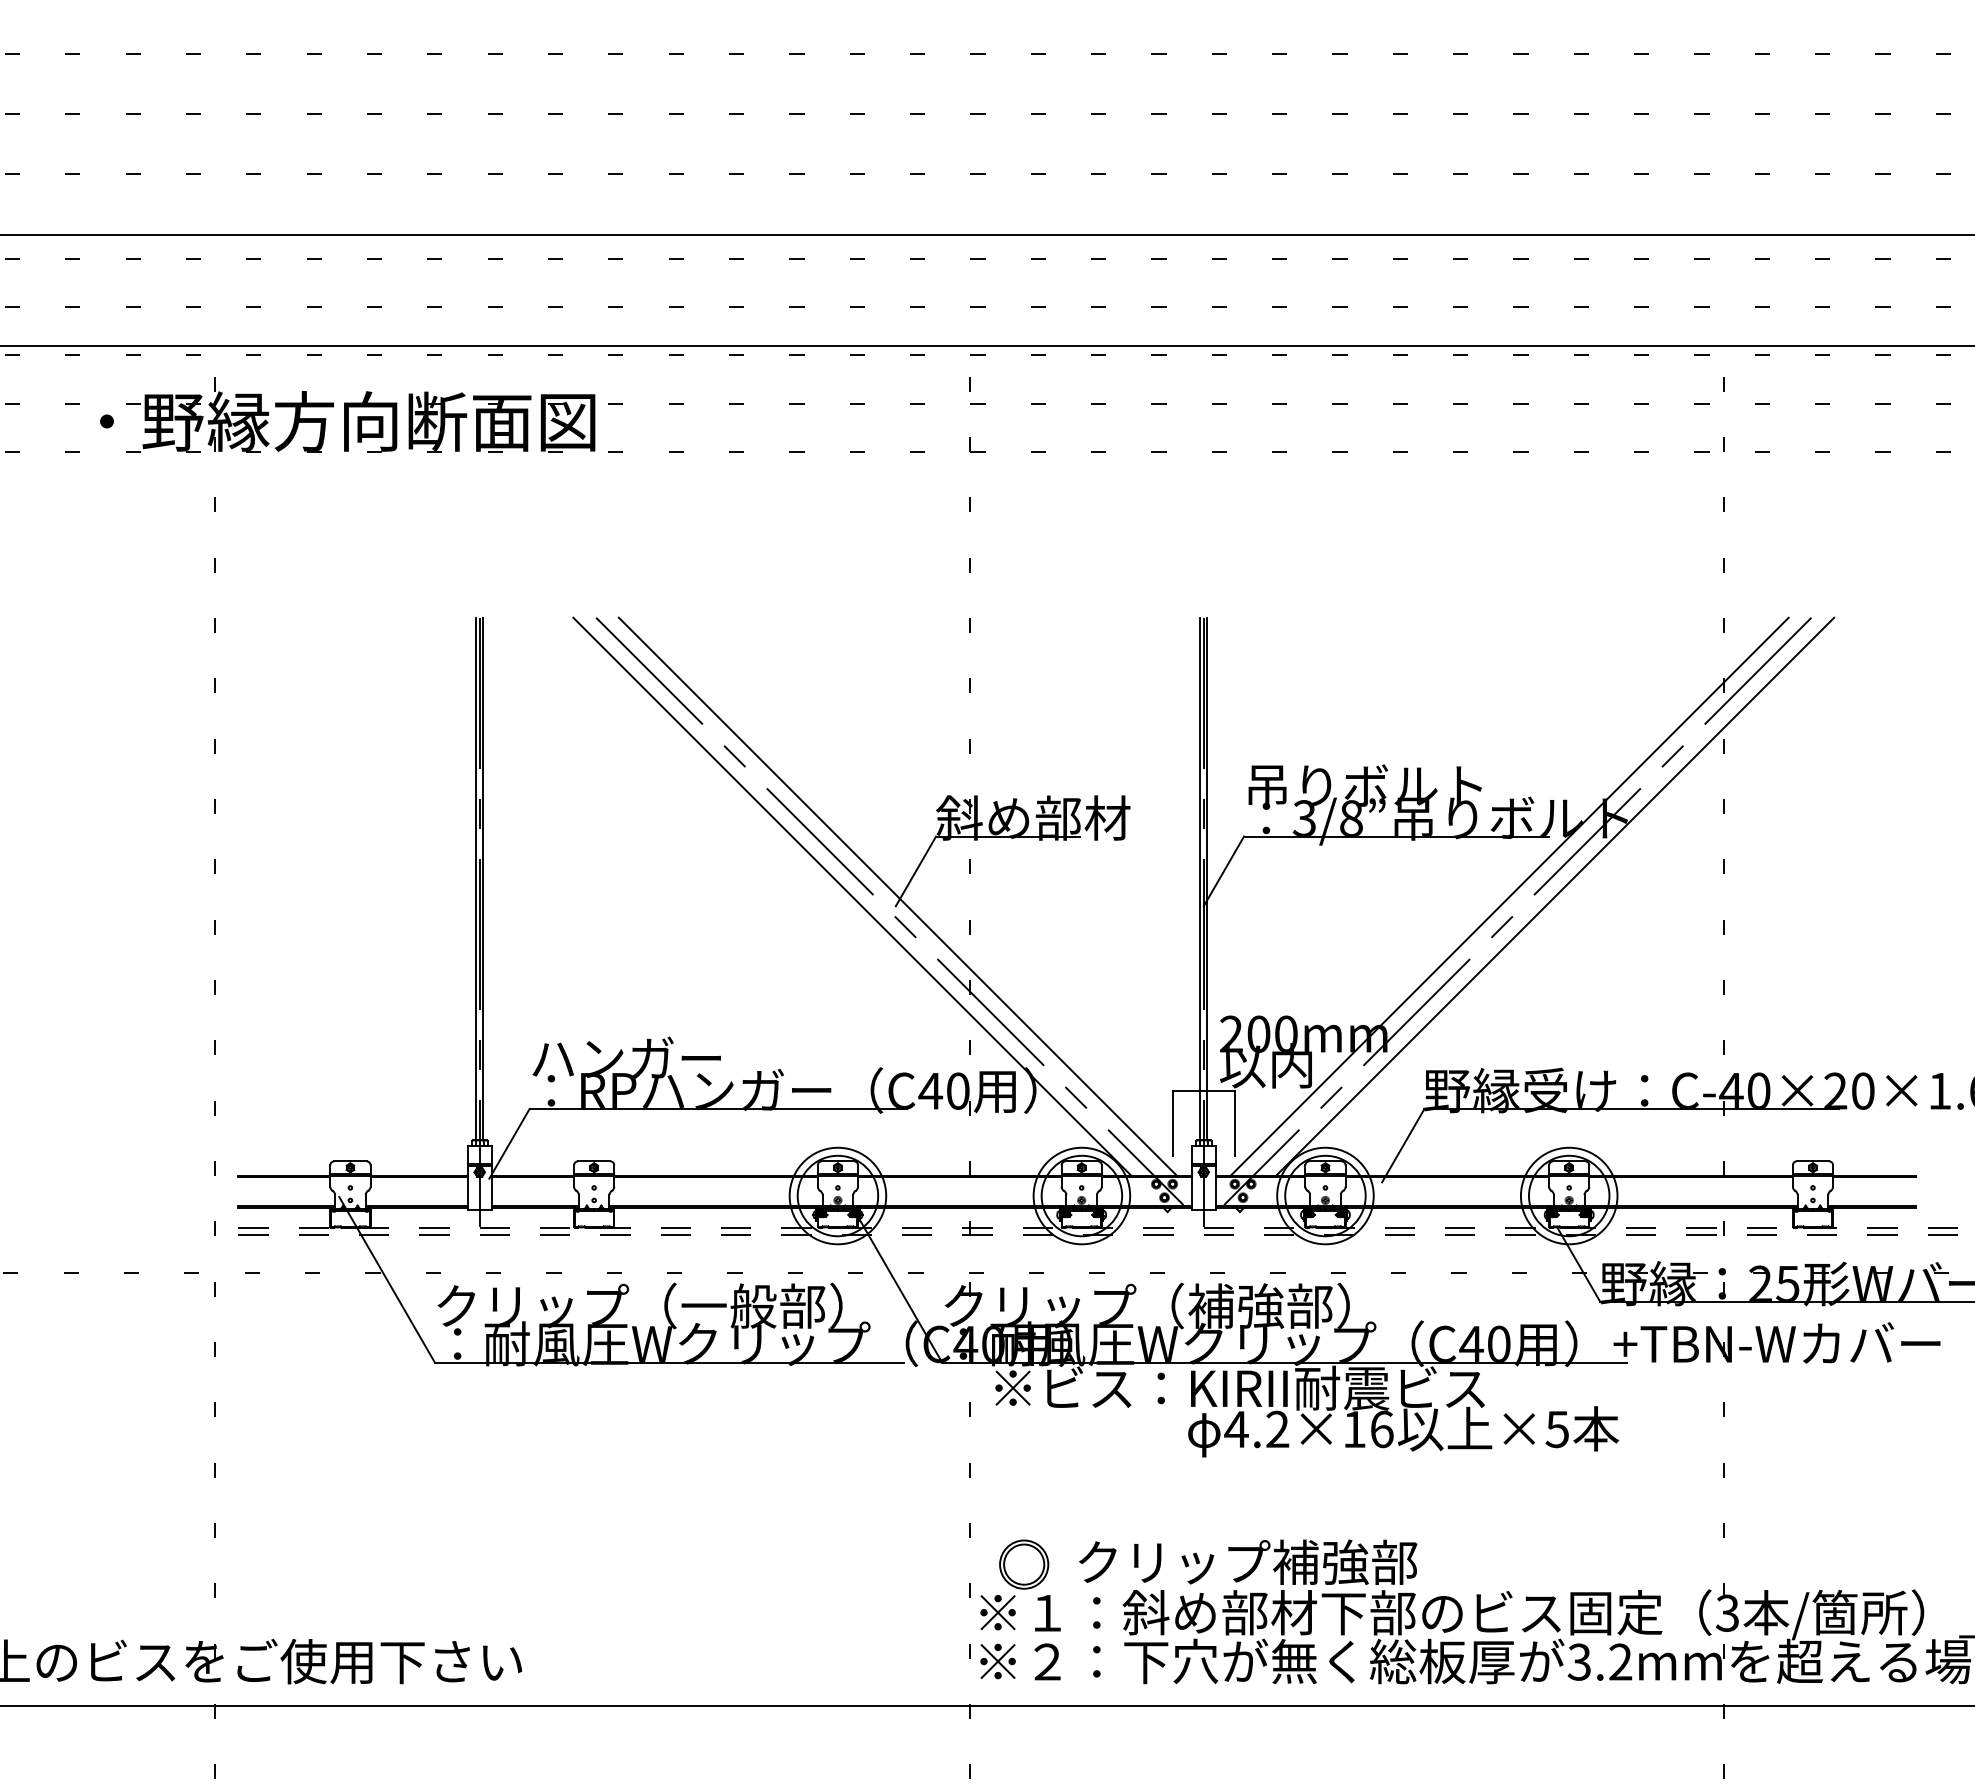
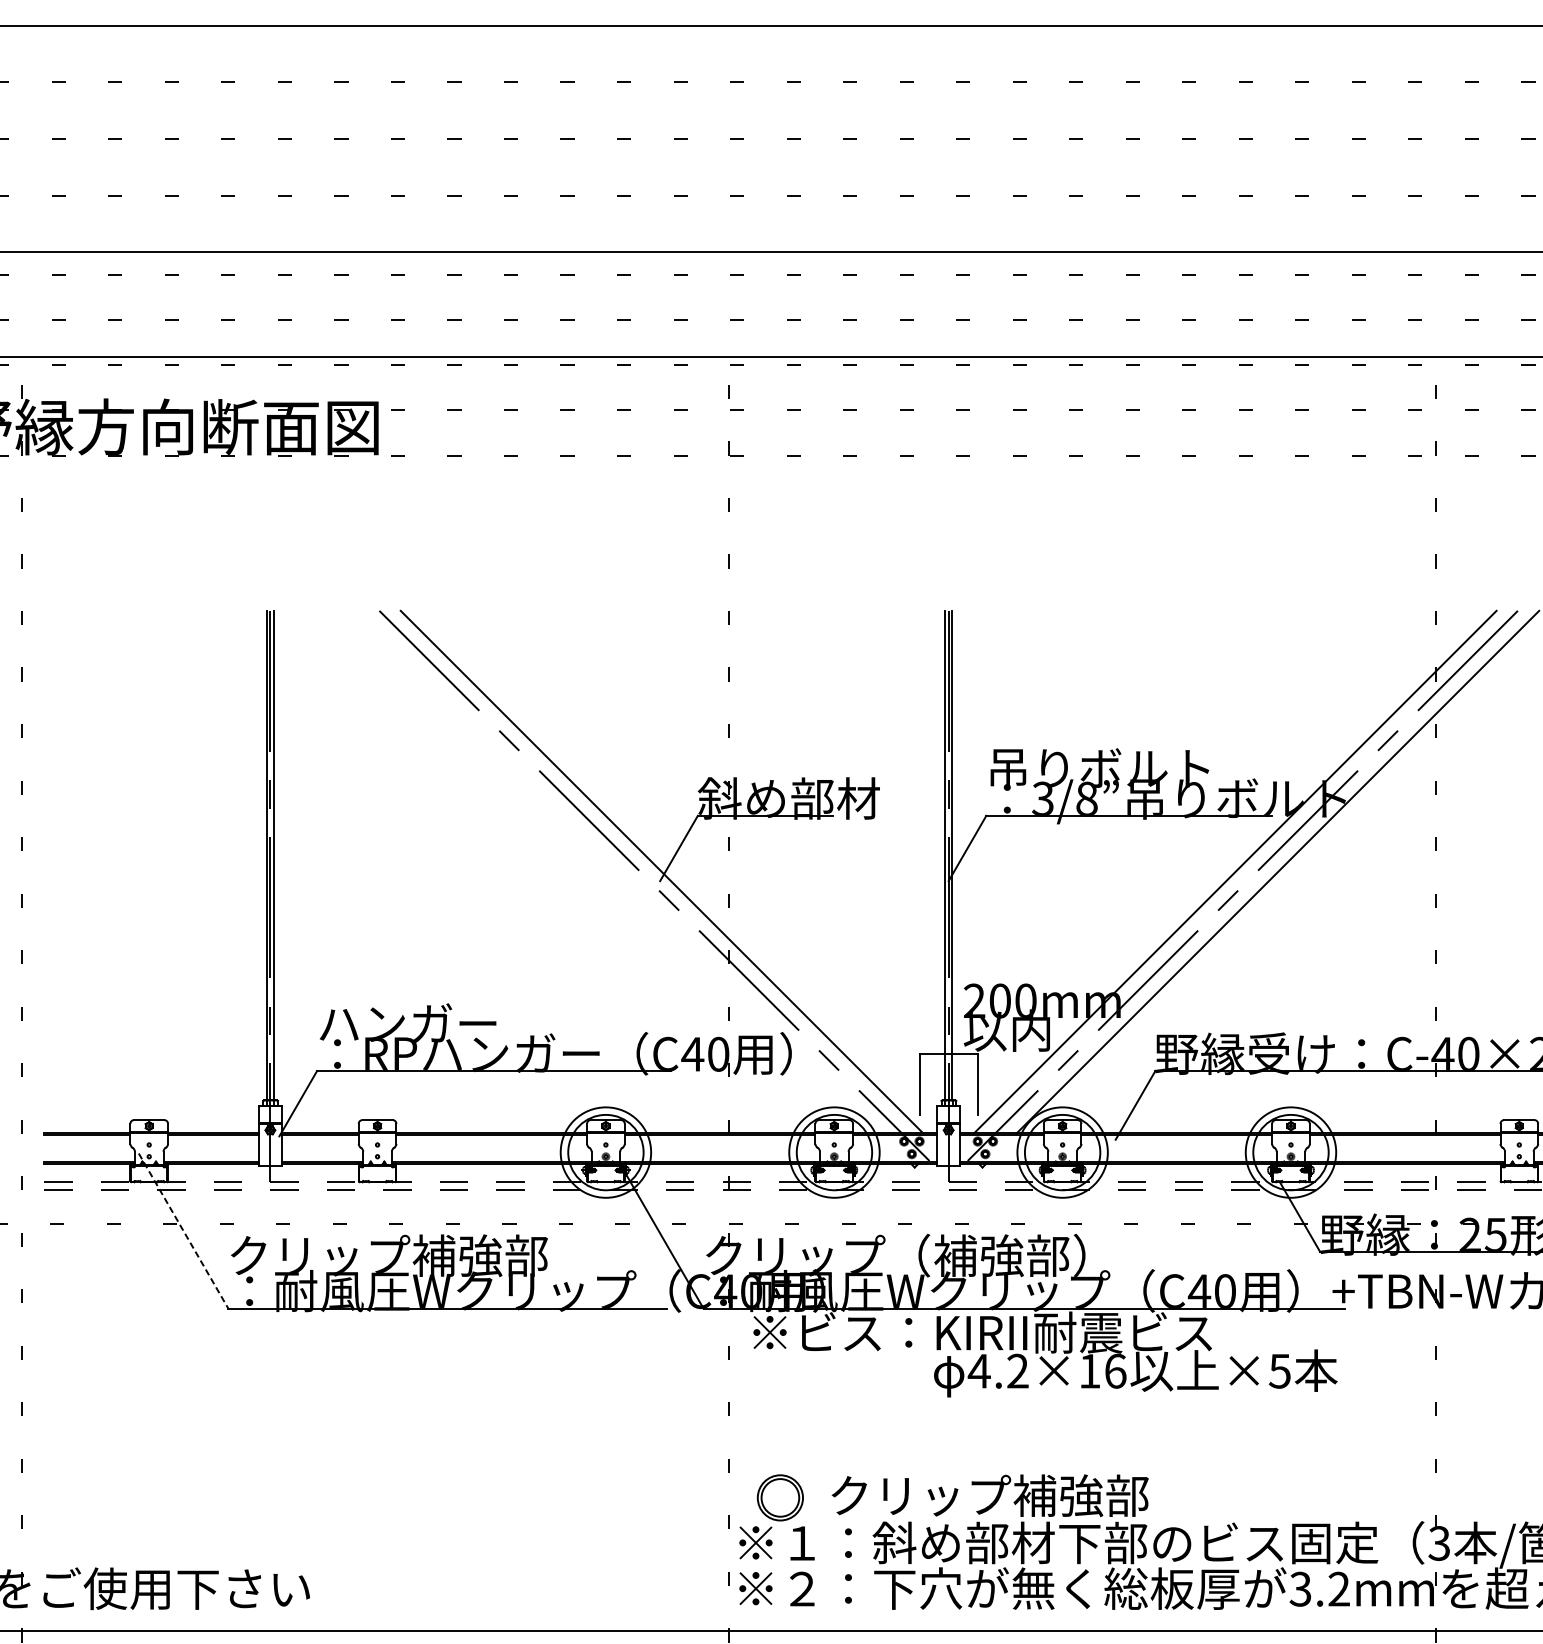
line: (852, 896) -> (619, 871), removed
line: (387, 1279) -> (183, 1230), solid -> dashed
text: (736, 1305) -> (510, 1255), クリップ（一般部） -> クリップ補強部

